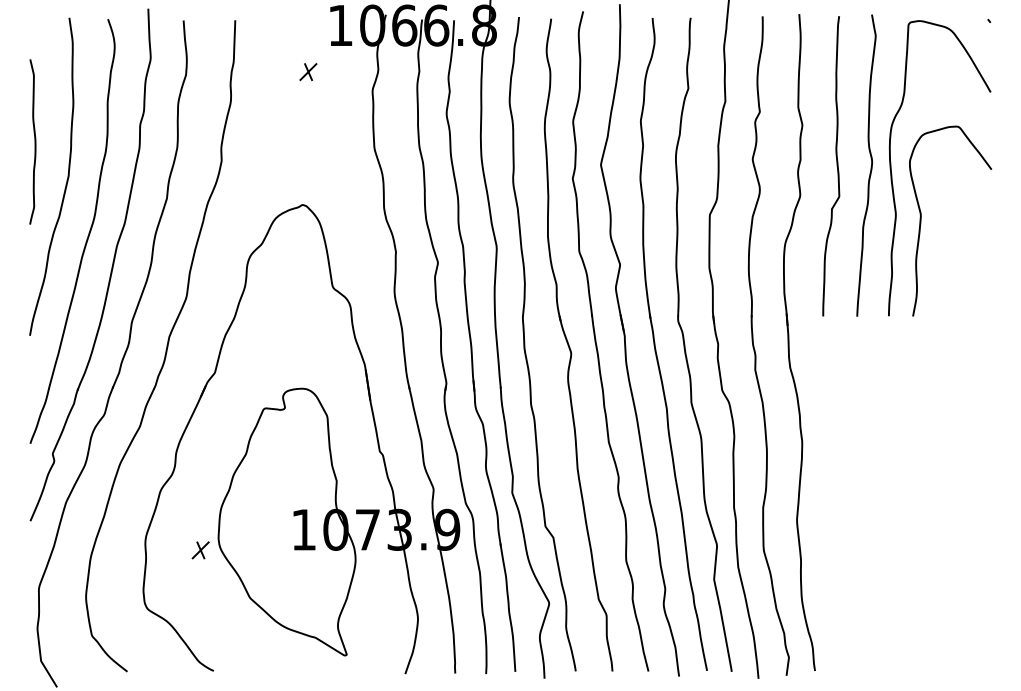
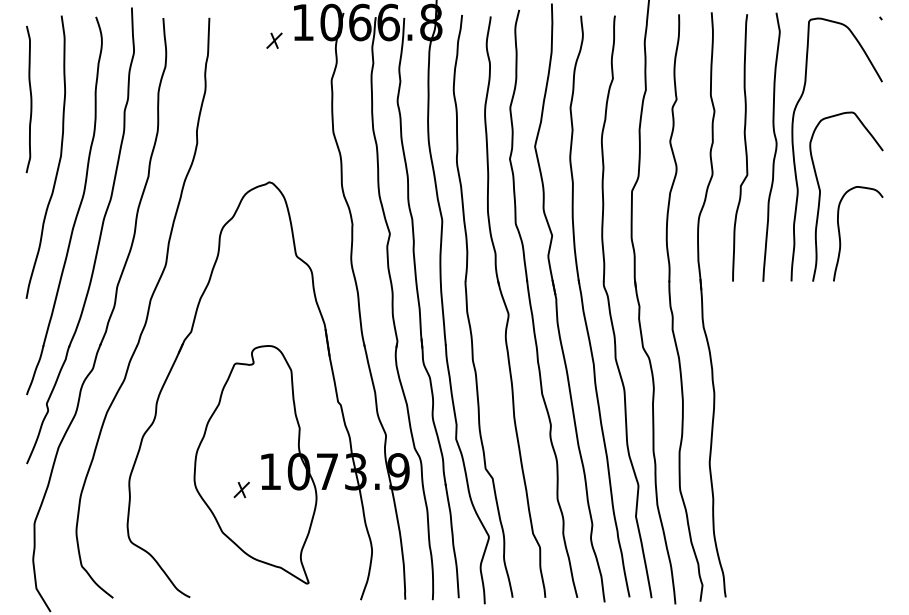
part: (308, 72) -> (274, 41), moved
curve: (34, 141) -> (30, 99), moved
curve: (944, 268) -> (841, 238), added
part: (200, 550) -> (241, 490), moved

